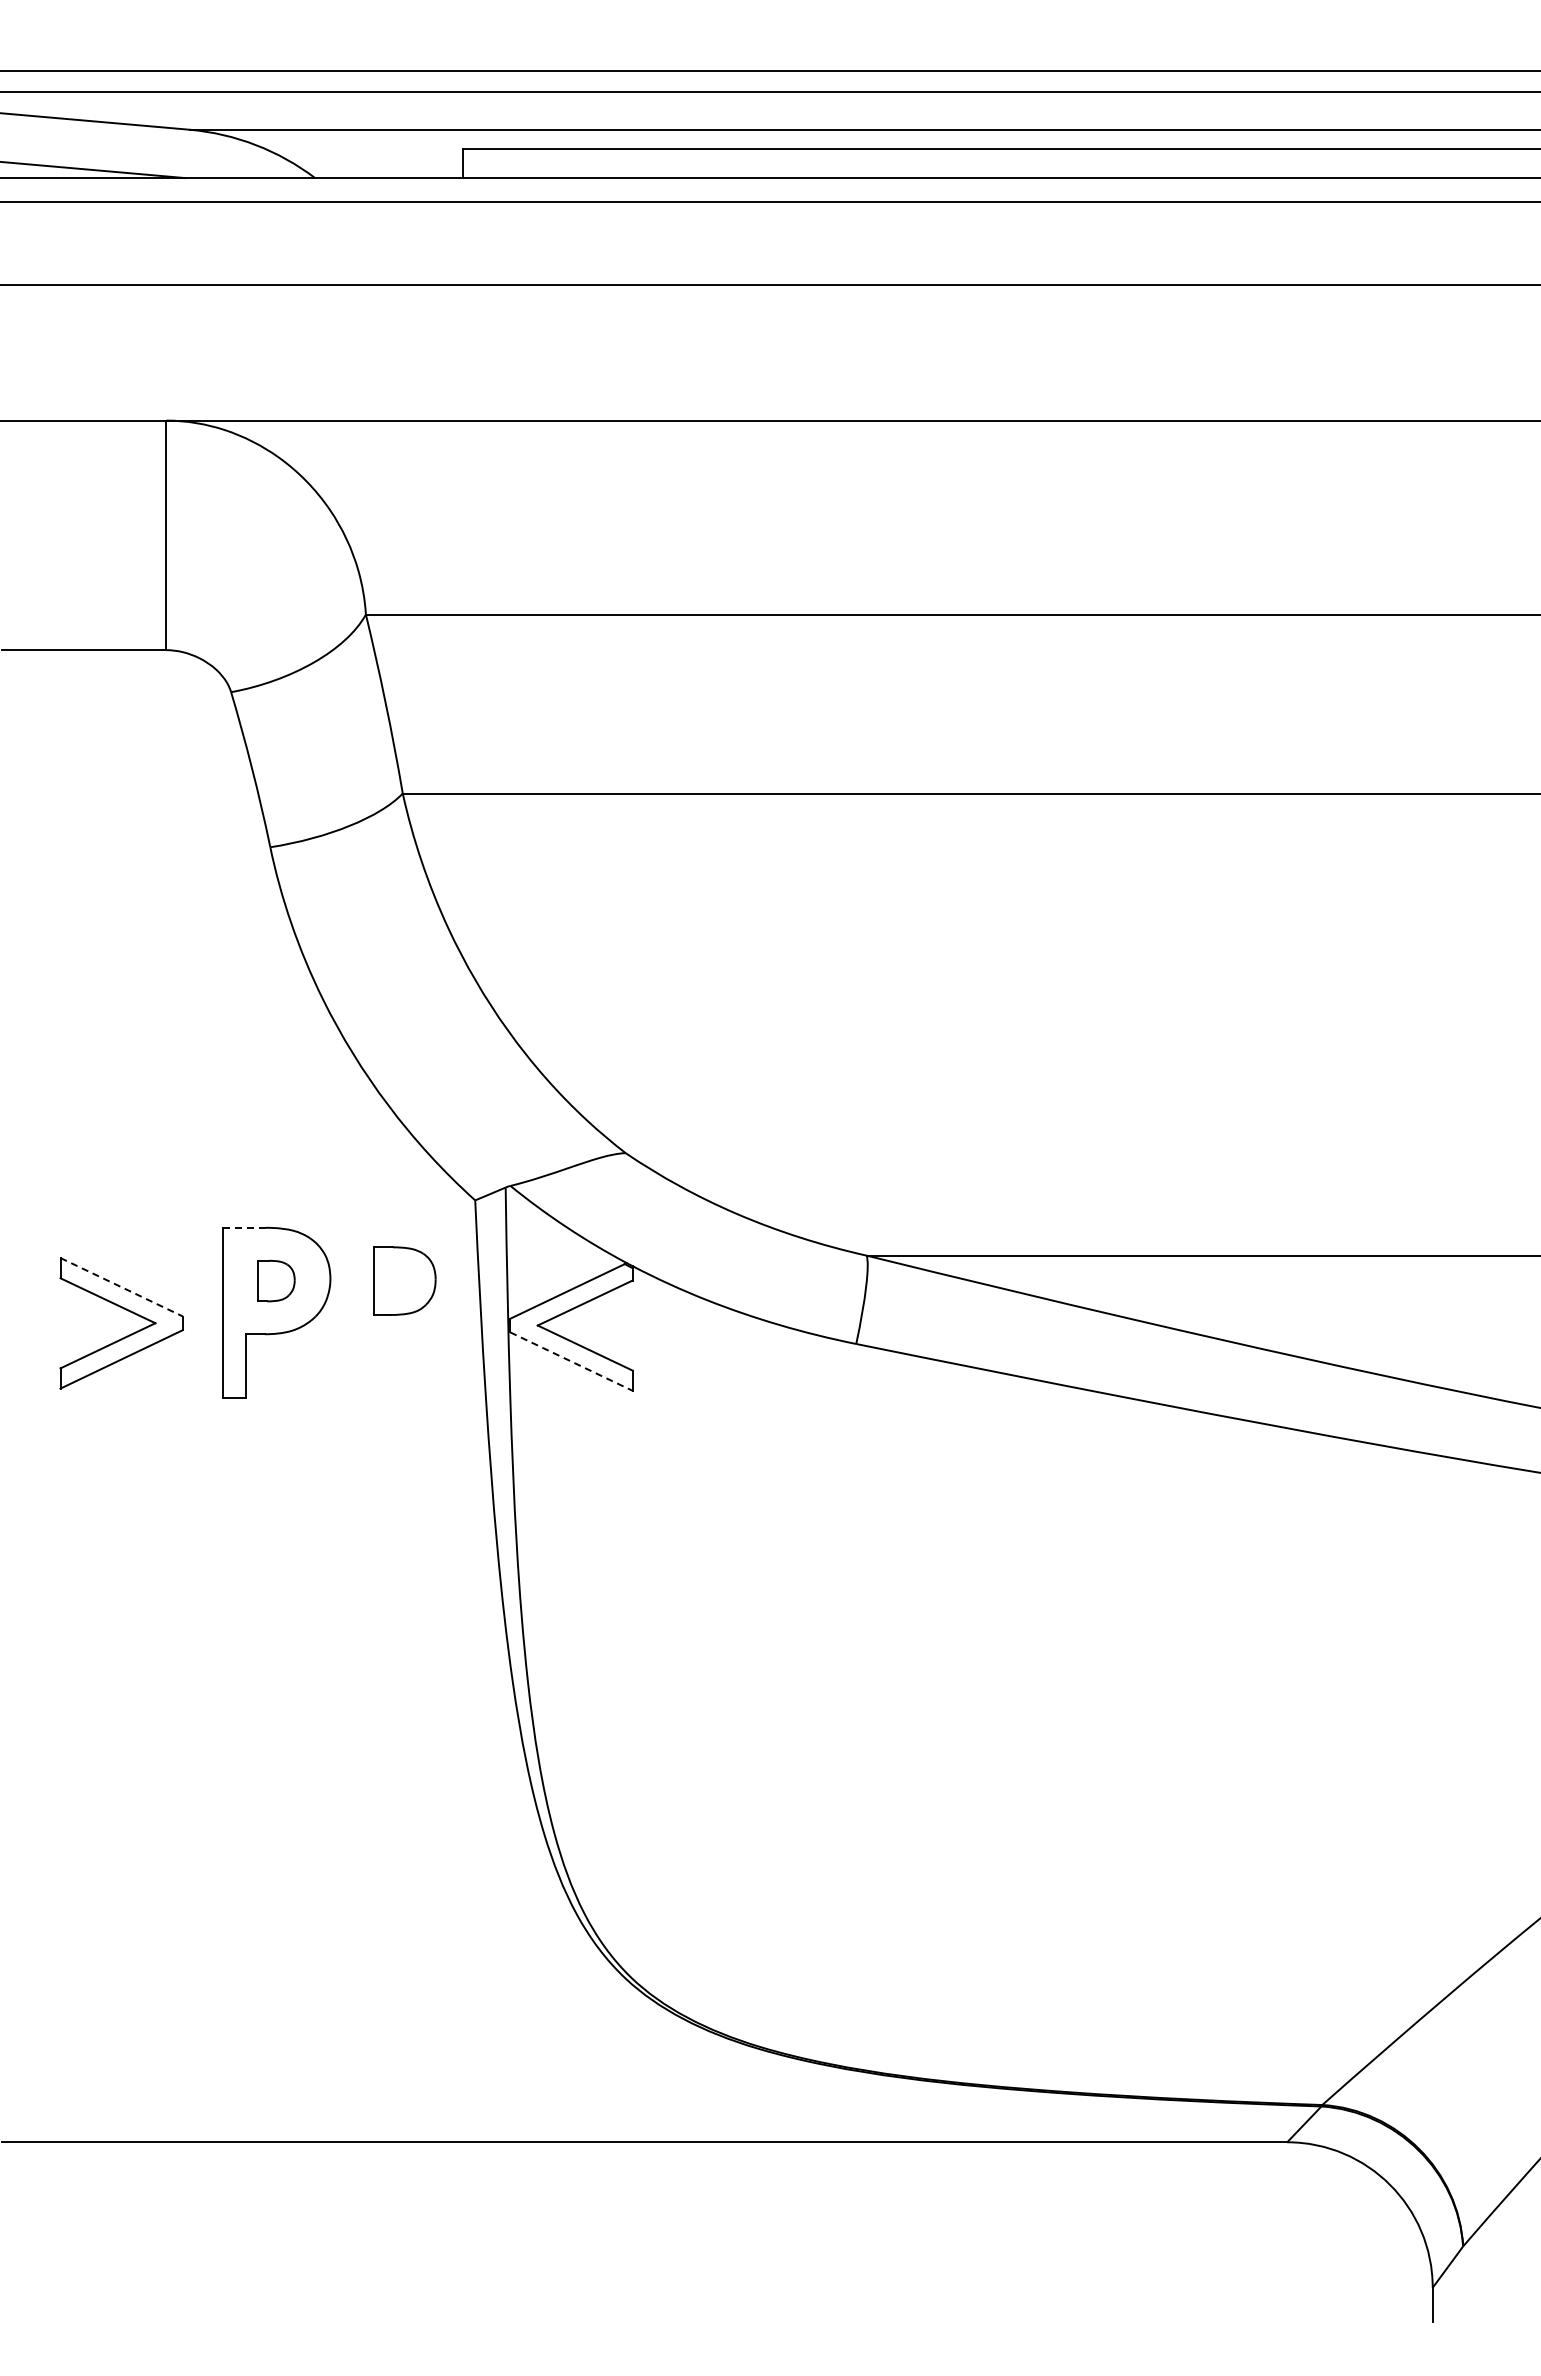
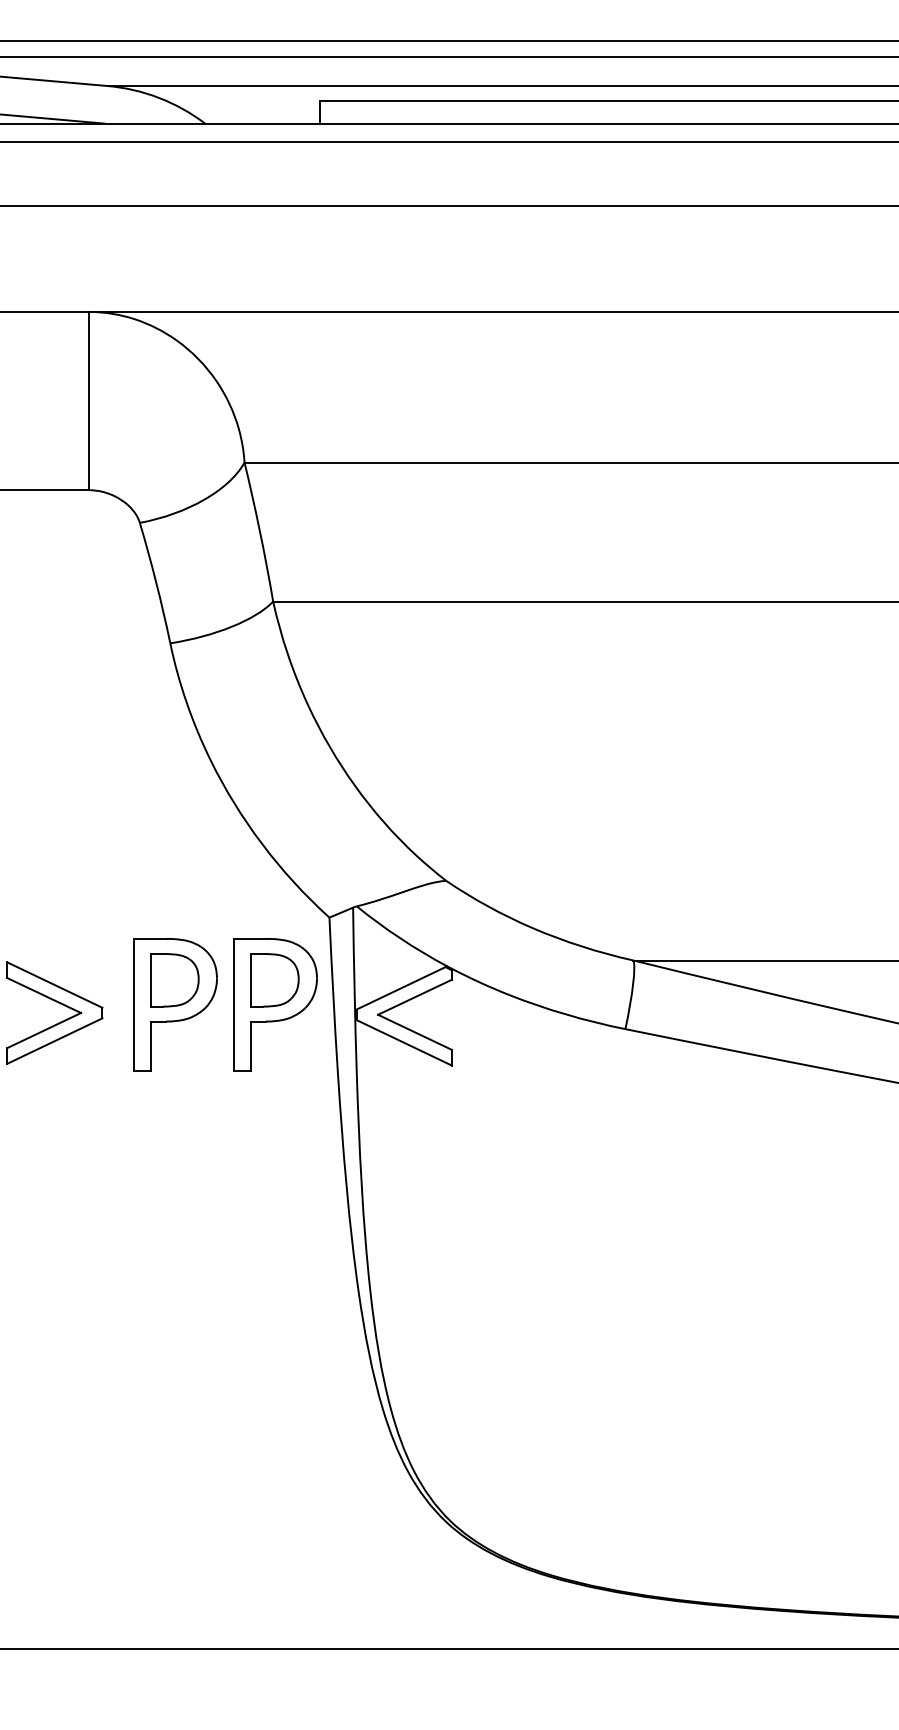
line: (243, 1227) -> (149, 938), dashed -> solid
part: (276, 1280) -> (175, 979), size x1.67
line: (121, 1287) -> (54, 985), dashed -> solid
part: (405, 1312) -> (275, 1004), added
line: (571, 1361) -> (404, 1042), dashed -> solid

